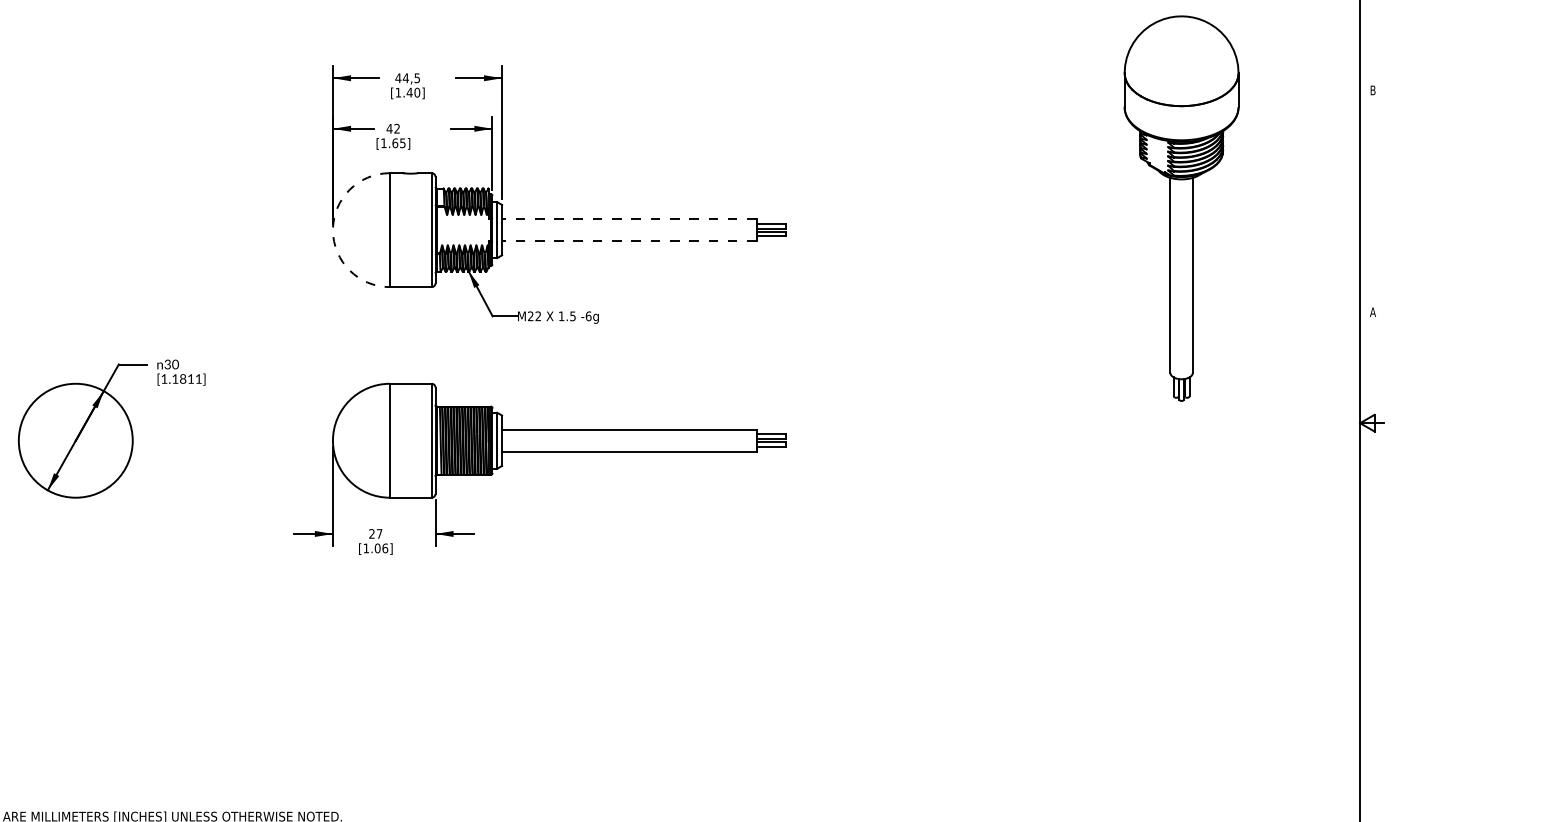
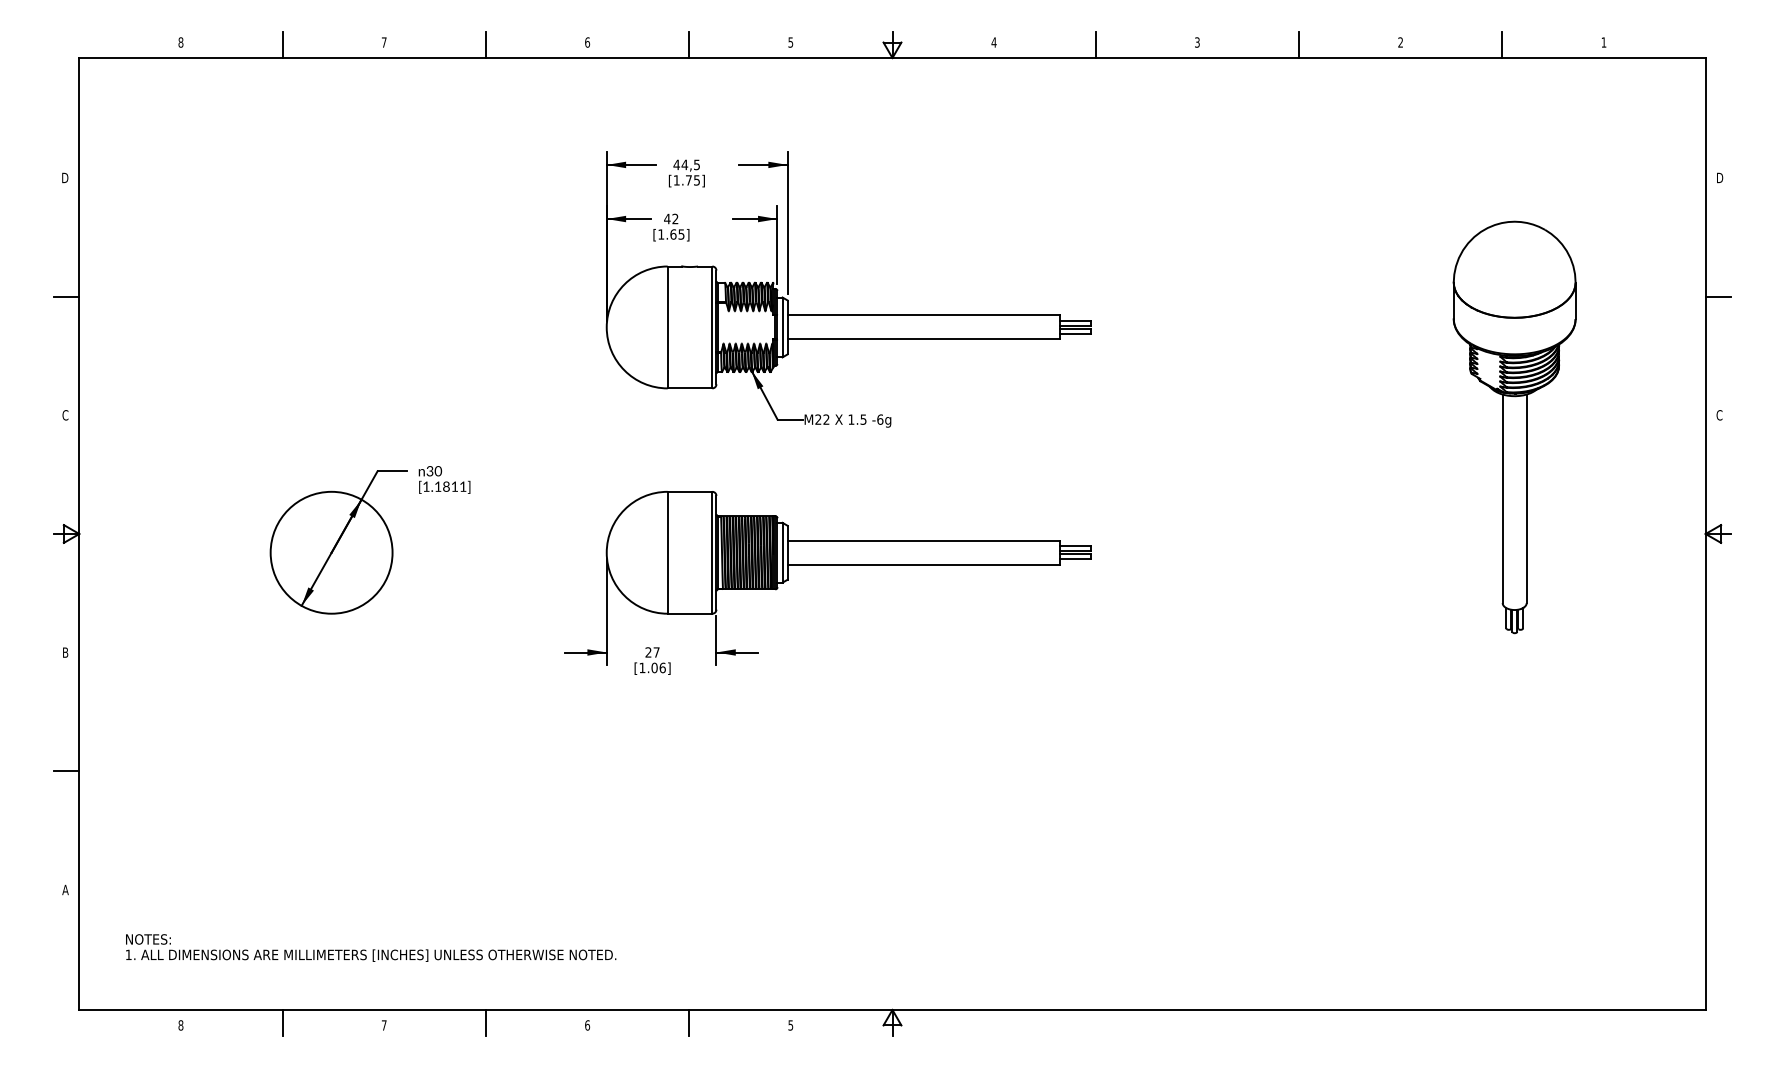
text: (1373, 89) -> (1720, 177), B -> D
text: (413, 92) -> (692, 180), [1.40] -> [1.75]
line: (1372, 201) -> (1718, 296), added
part: (1181, 208) -> (1514, 427), moved
line: (629, 218) -> (923, 315), dashed -> solid
arc: (332, 230) -> (606, 327), dashed -> solid
line: (629, 241) -> (923, 339), dashed -> solid
text: (1373, 312) -> (1719, 415), A -> C

